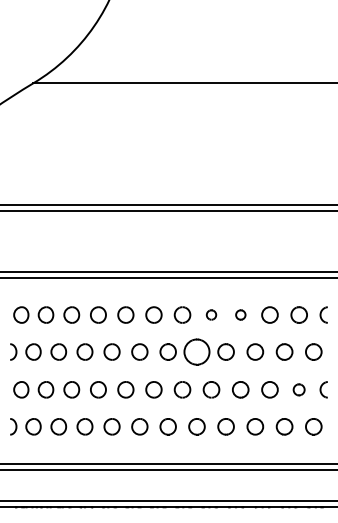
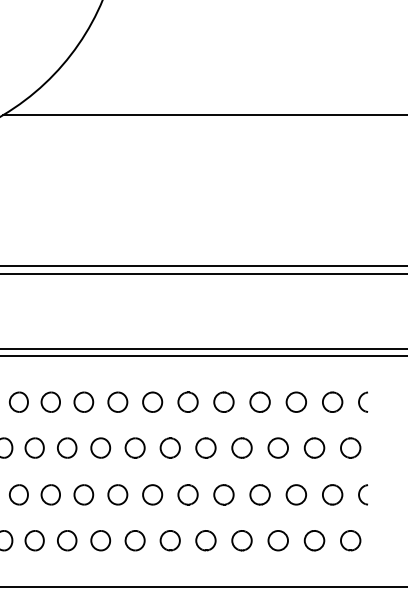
part: (211, 314) -> (223, 401), size x1.67
part: (240, 314) -> (259, 401), size x1.67
part: (196, 351) -> (205, 447), size x0.62
part: (298, 389) -> (331, 494), size x1.43

